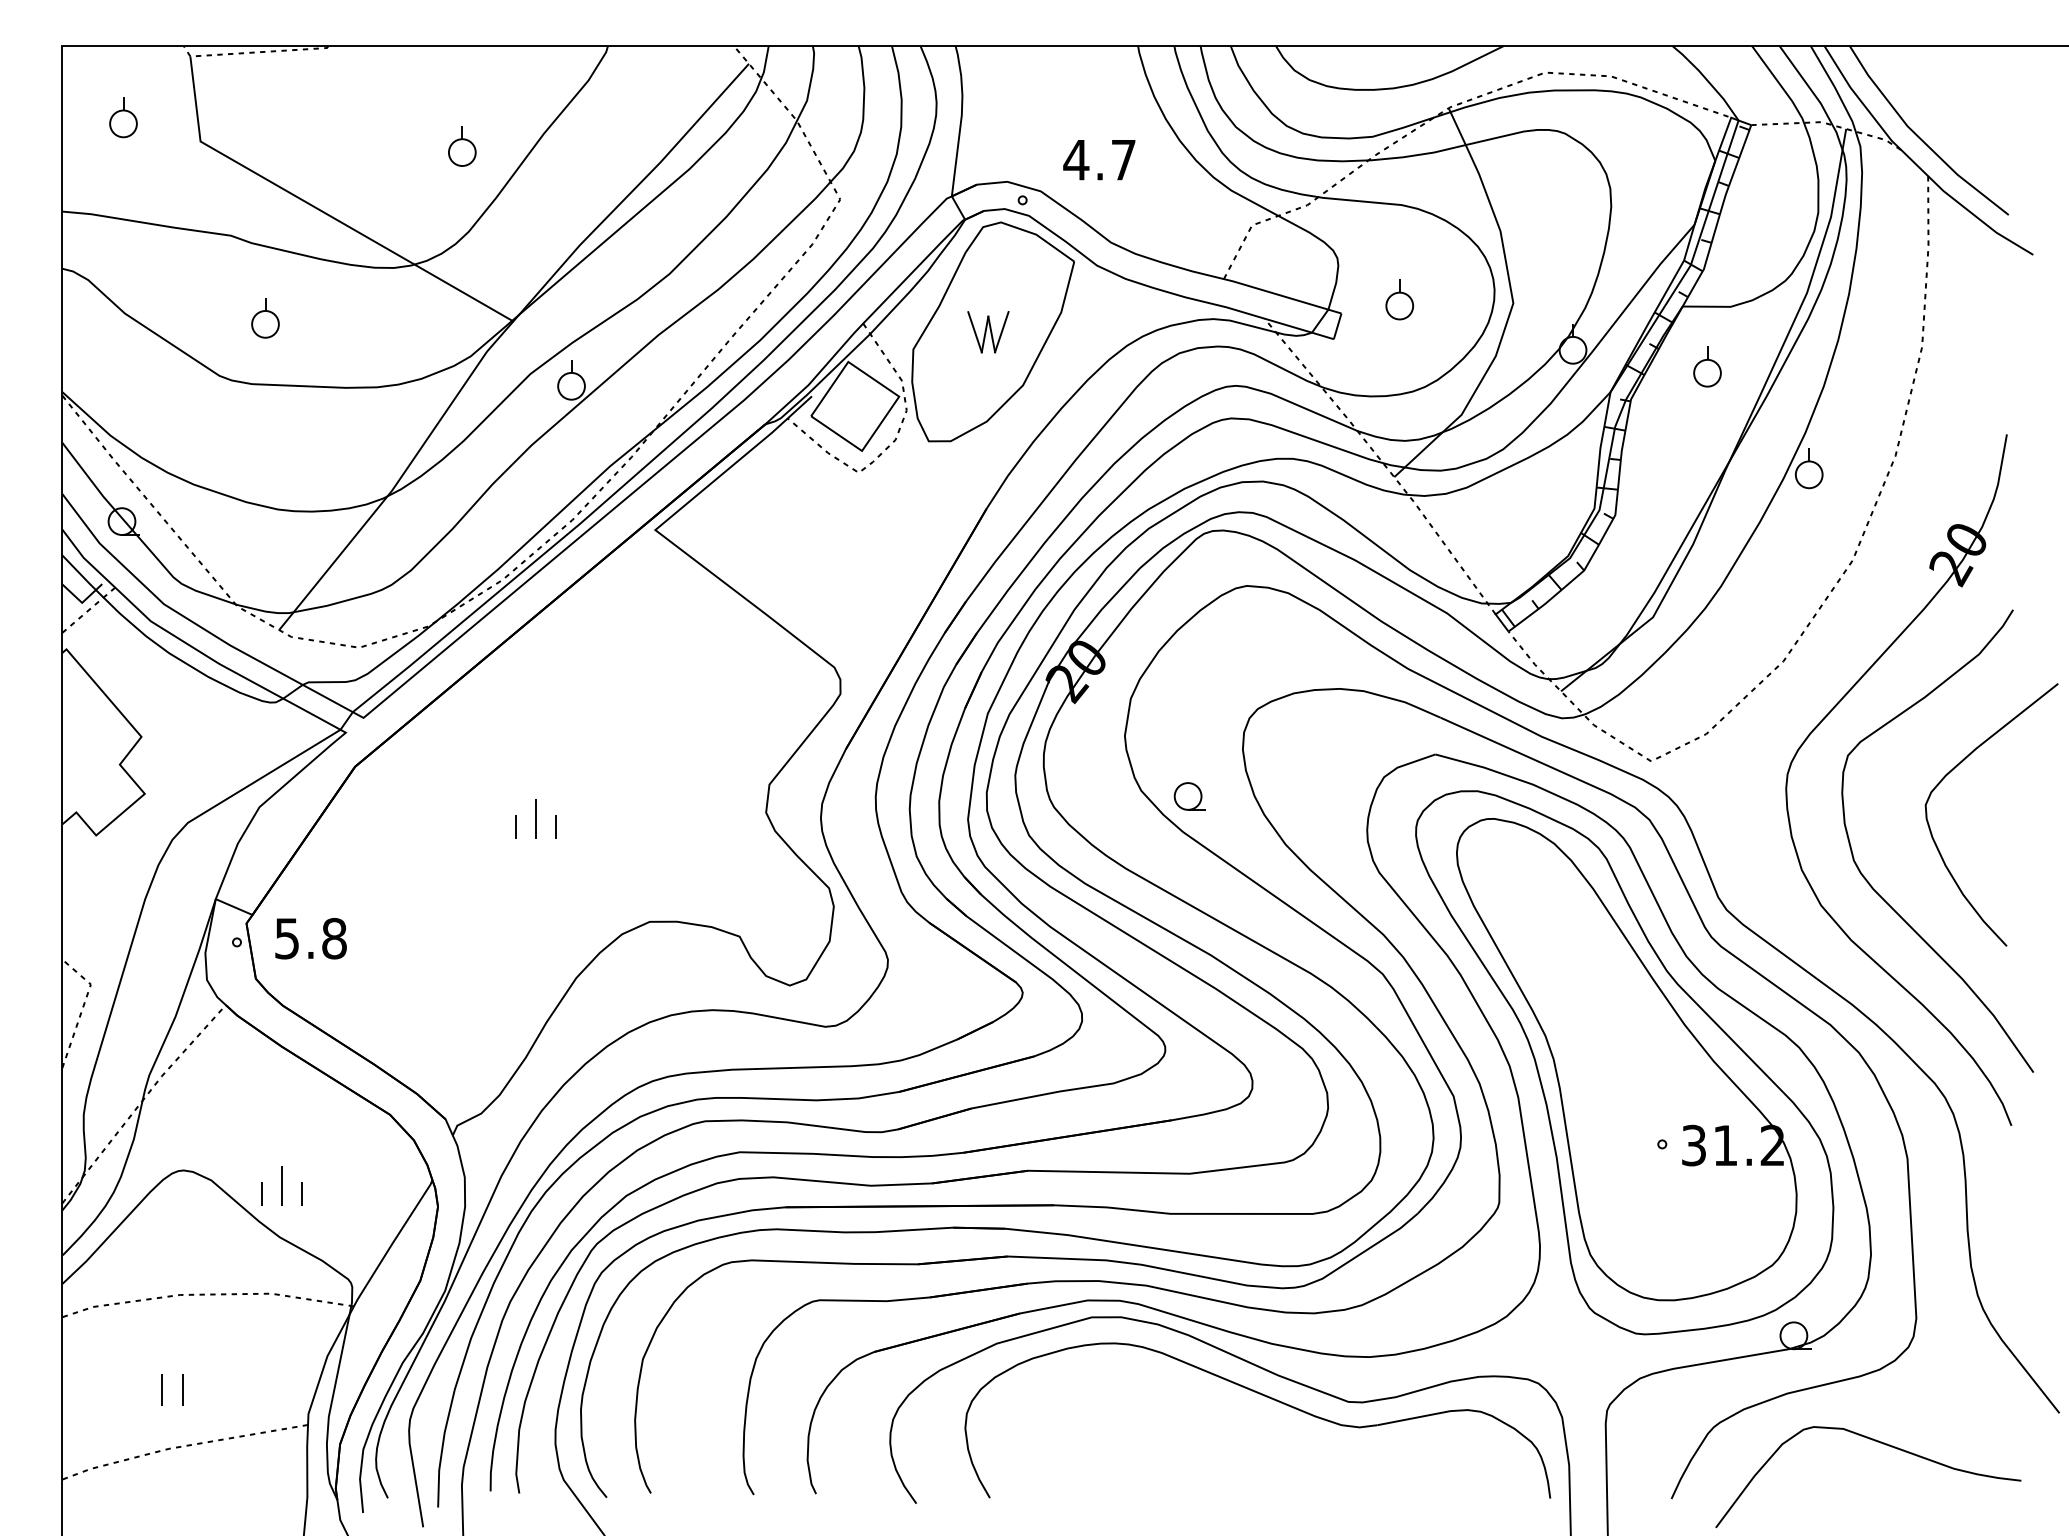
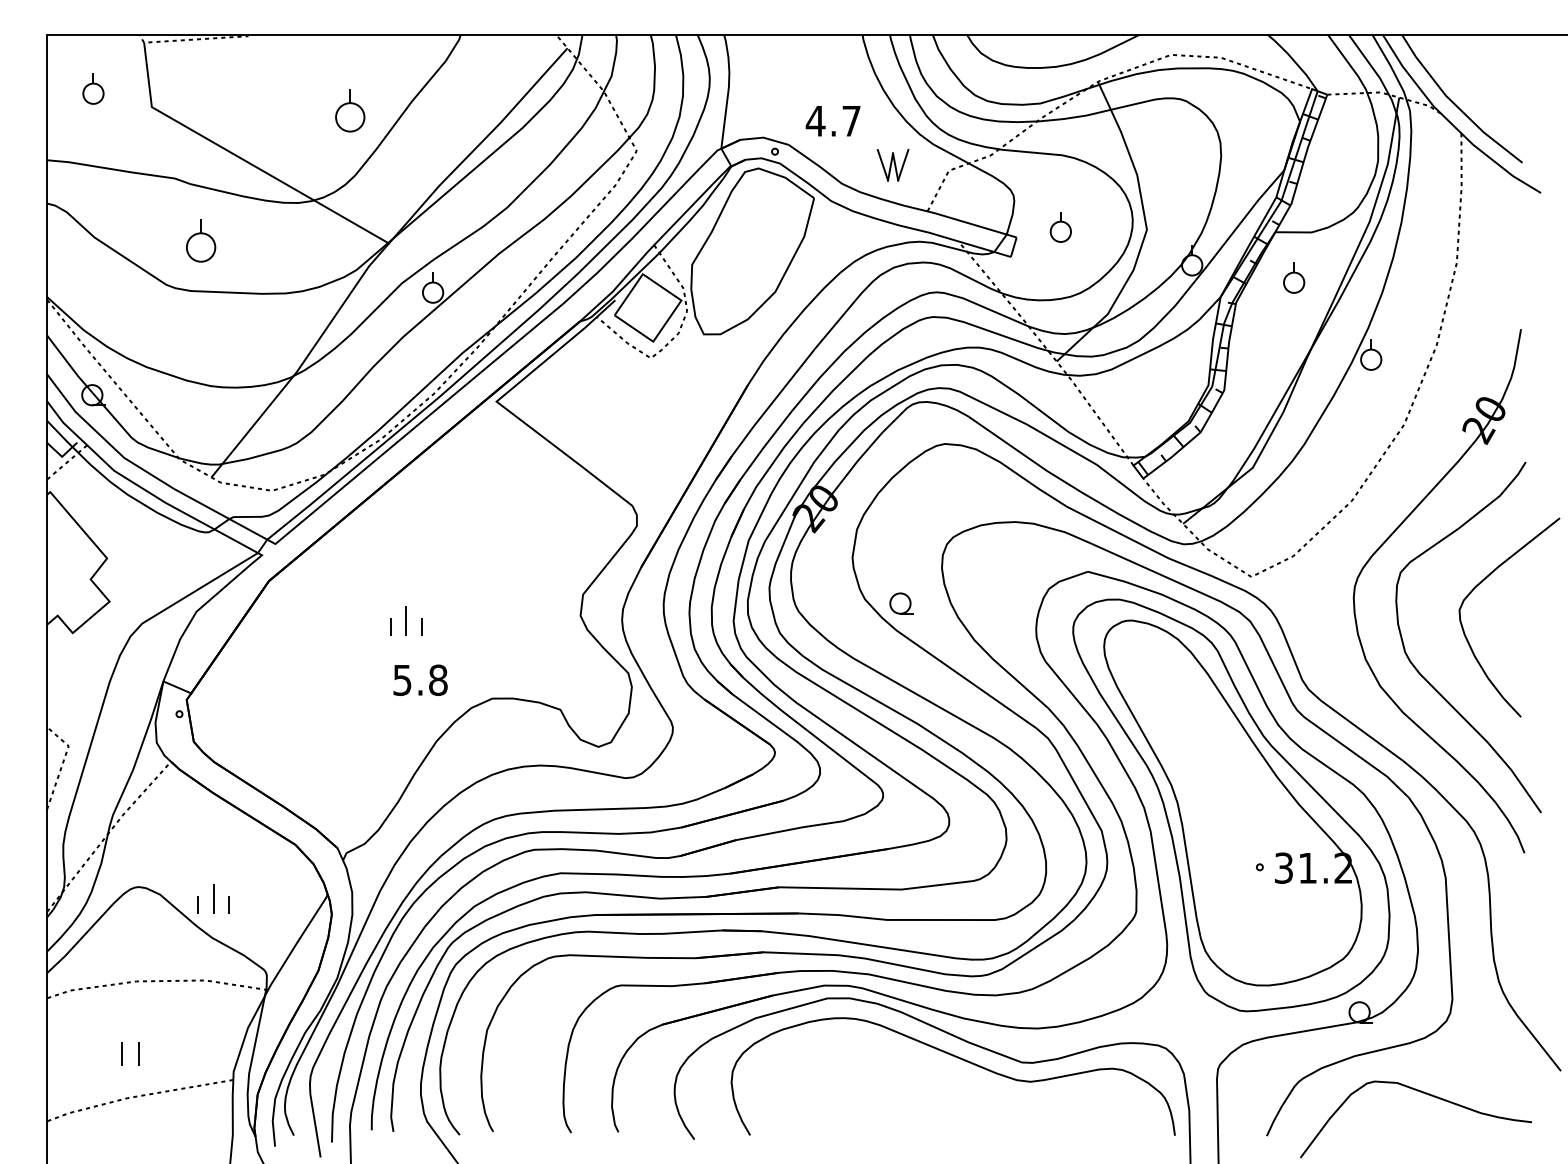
part: (462, 146) -> (350, 110), size x1.4
part: (265, 318) -> (201, 241), size x1.4
part: (988, 332) -> (893, 165), moved
text: (310, 938) -> (420, 680), moved

